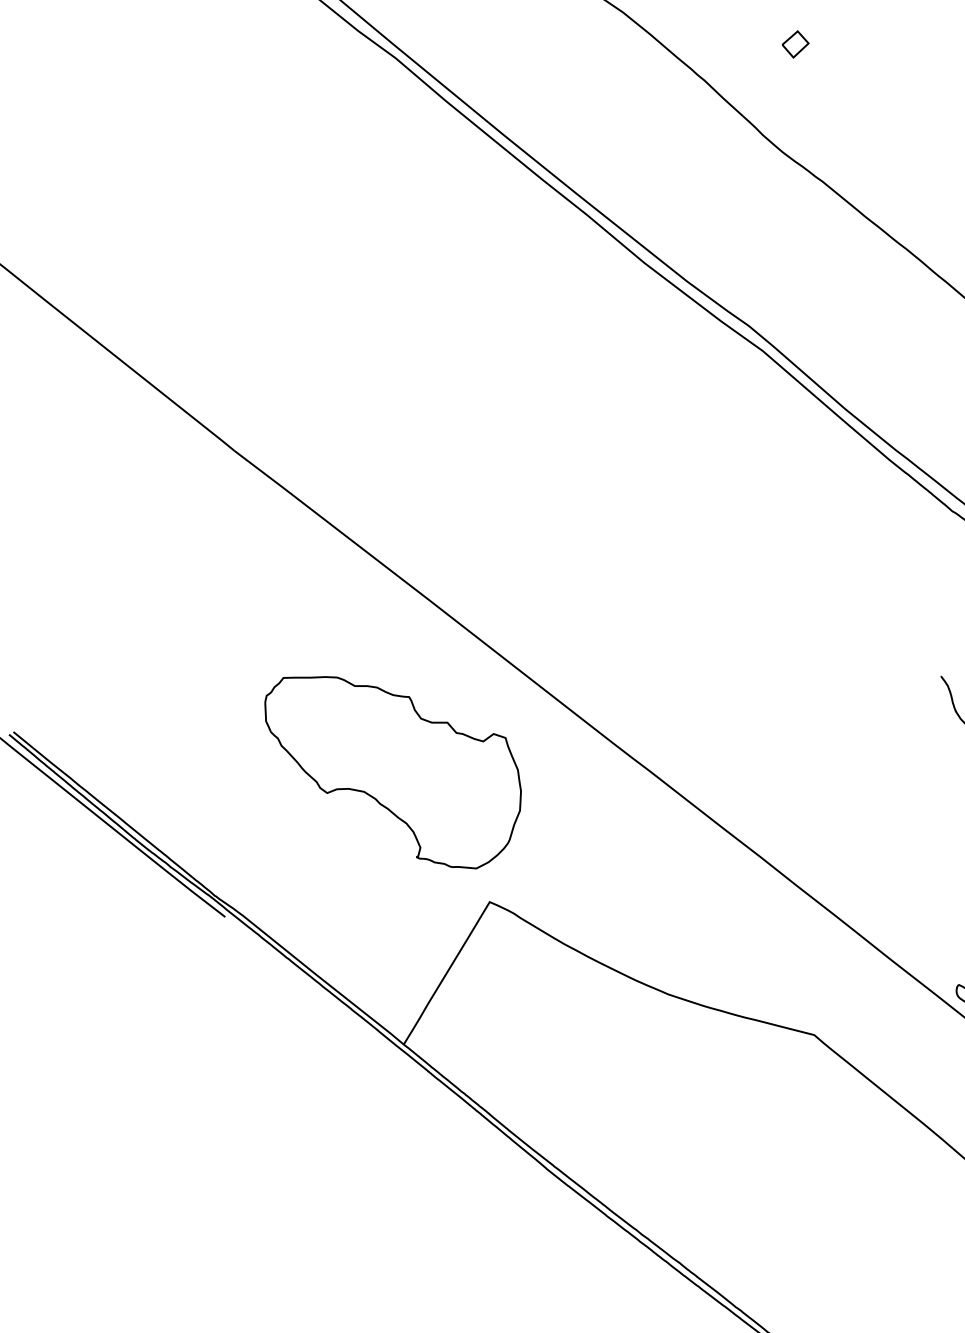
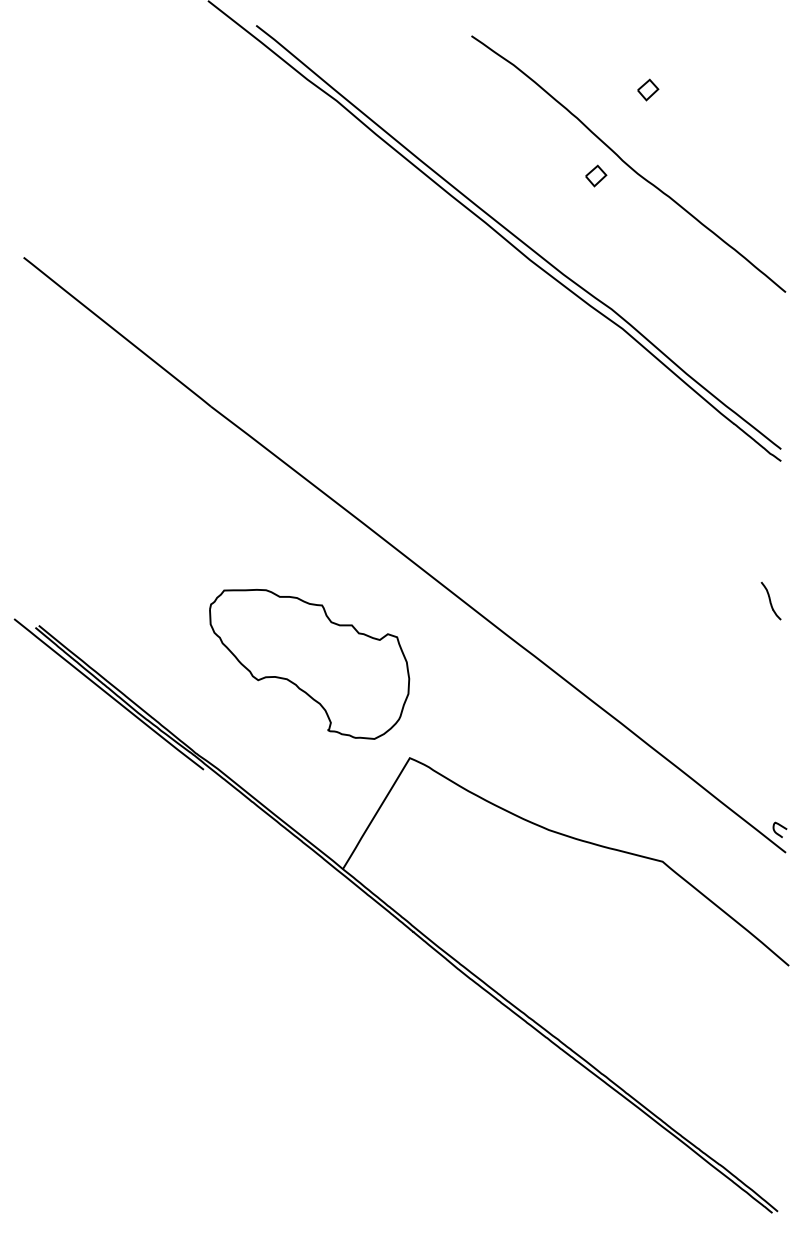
part: (729, 154) -> (596, 175), added
part: (393, 772) -> (309, 664), moved

